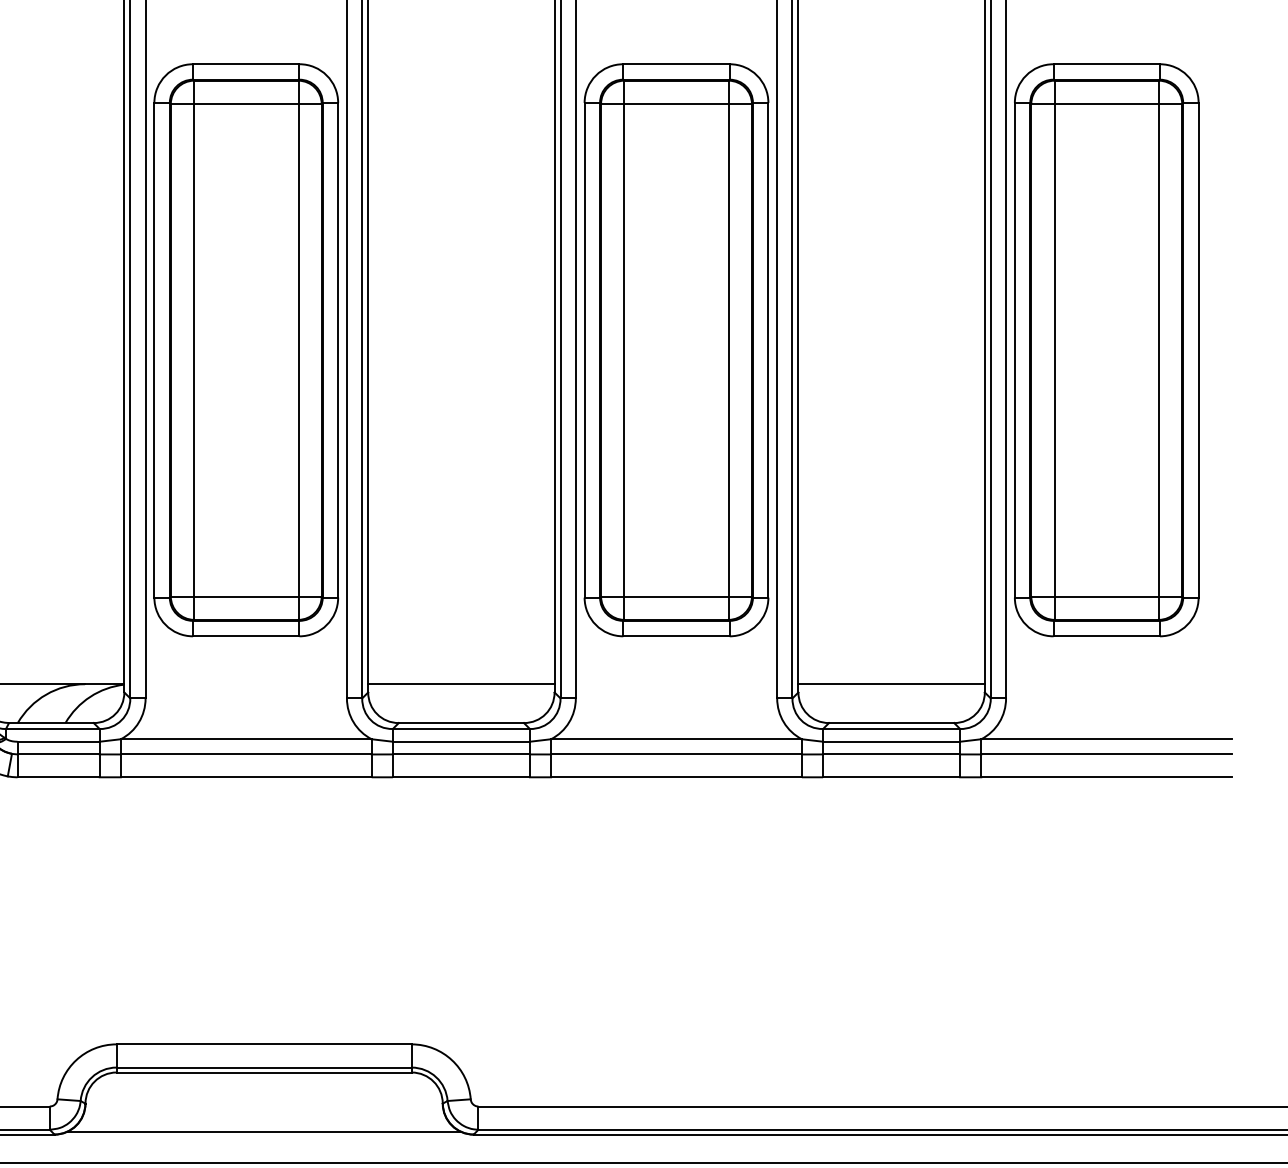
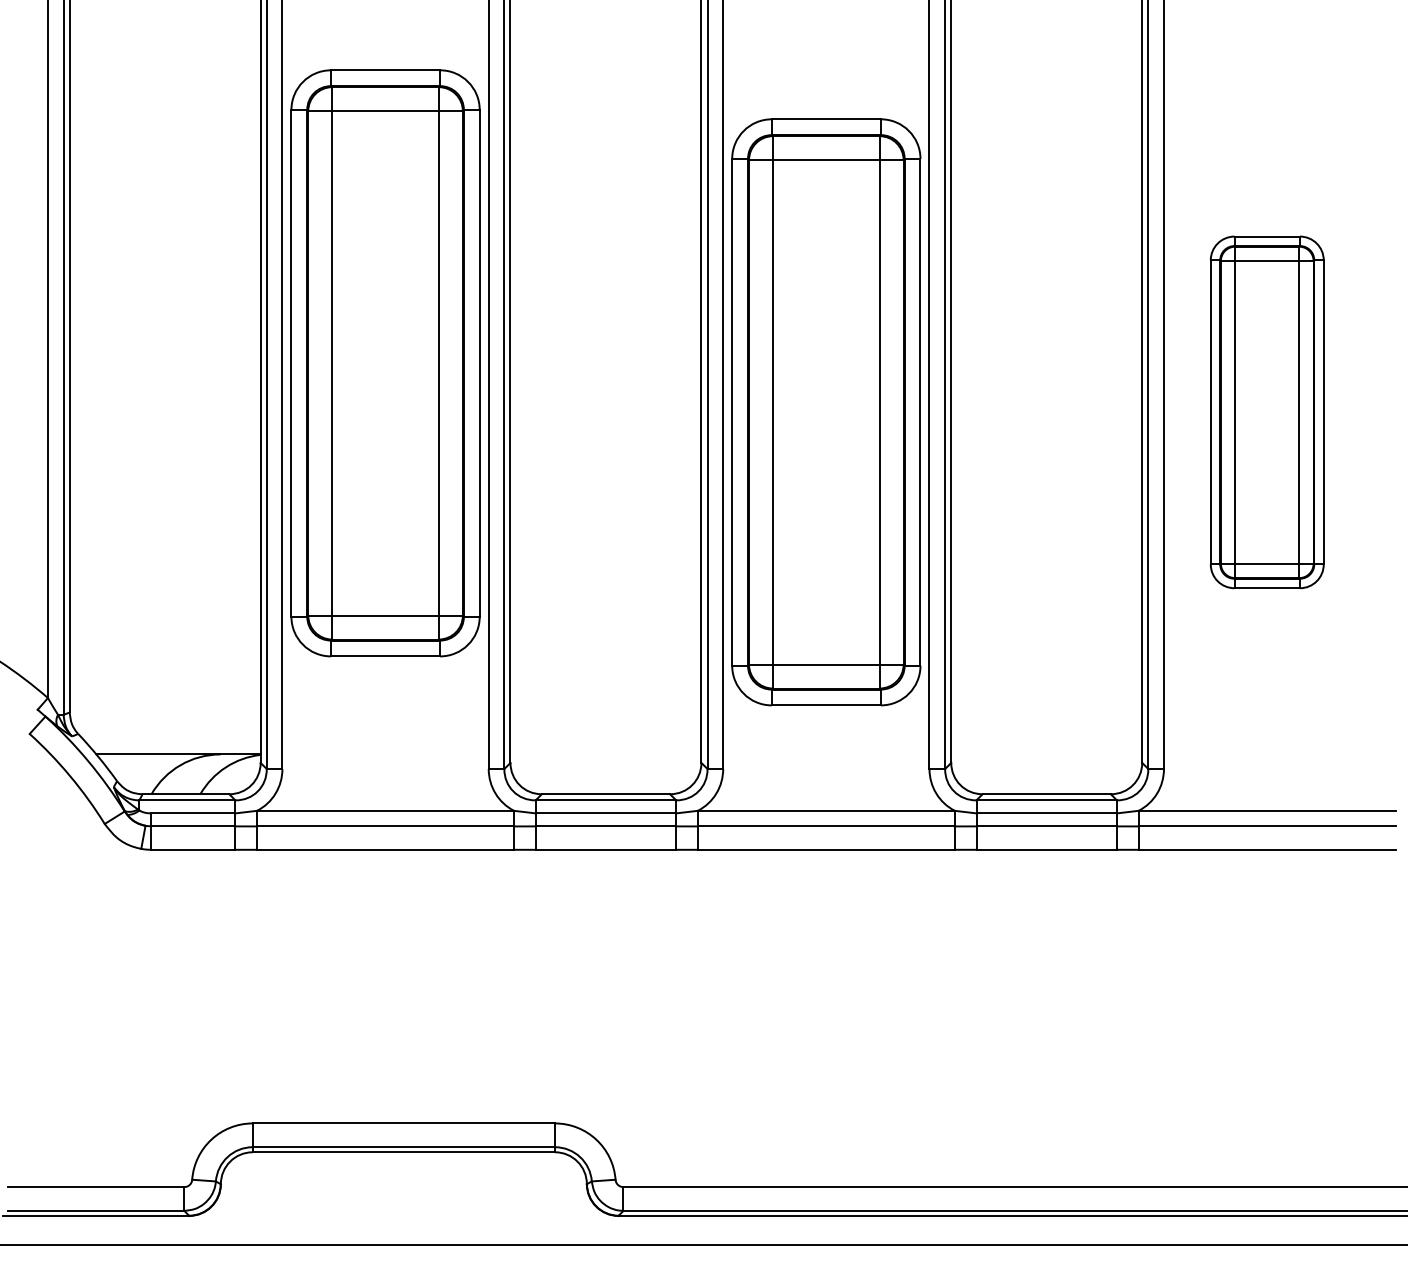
part: (246, 350) -> (385, 363), moved
part: (1107, 350) -> (1267, 412), size x0.6
line: (460, 684) -> (605, 754), removed
line: (891, 684) -> (1046, 754), removed
line: (263, 1131) -> (403, 1212), removed

